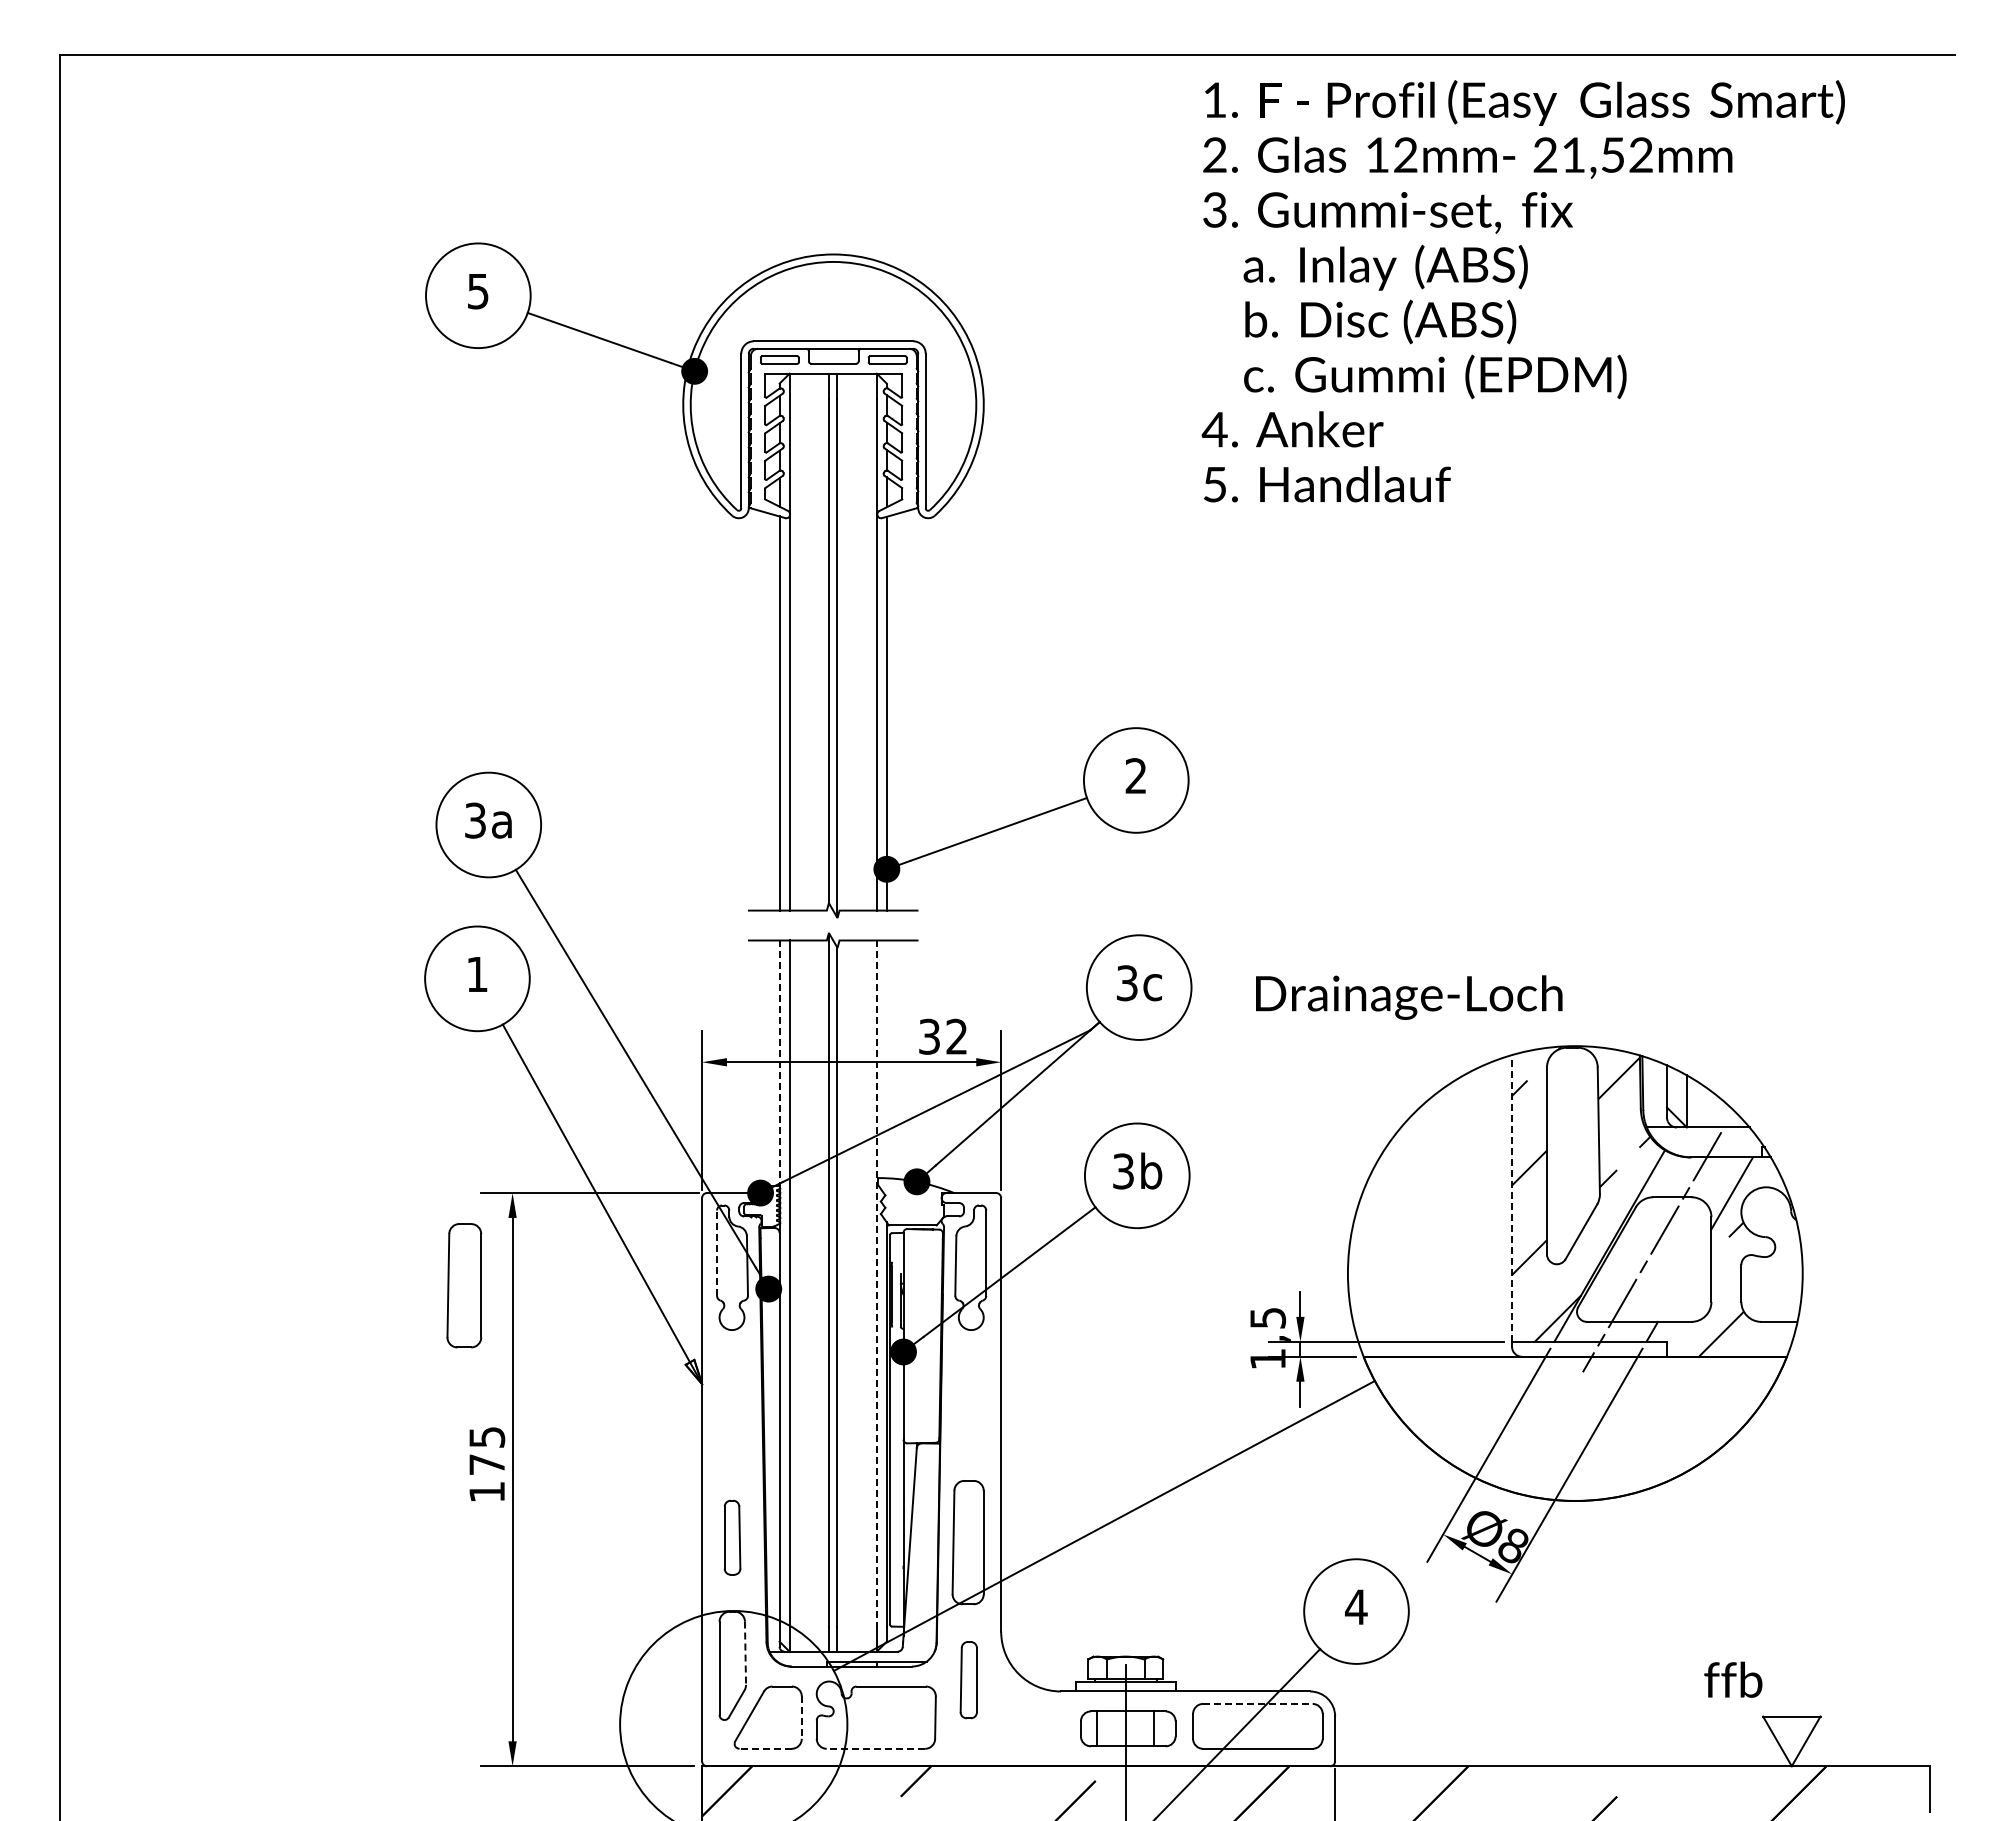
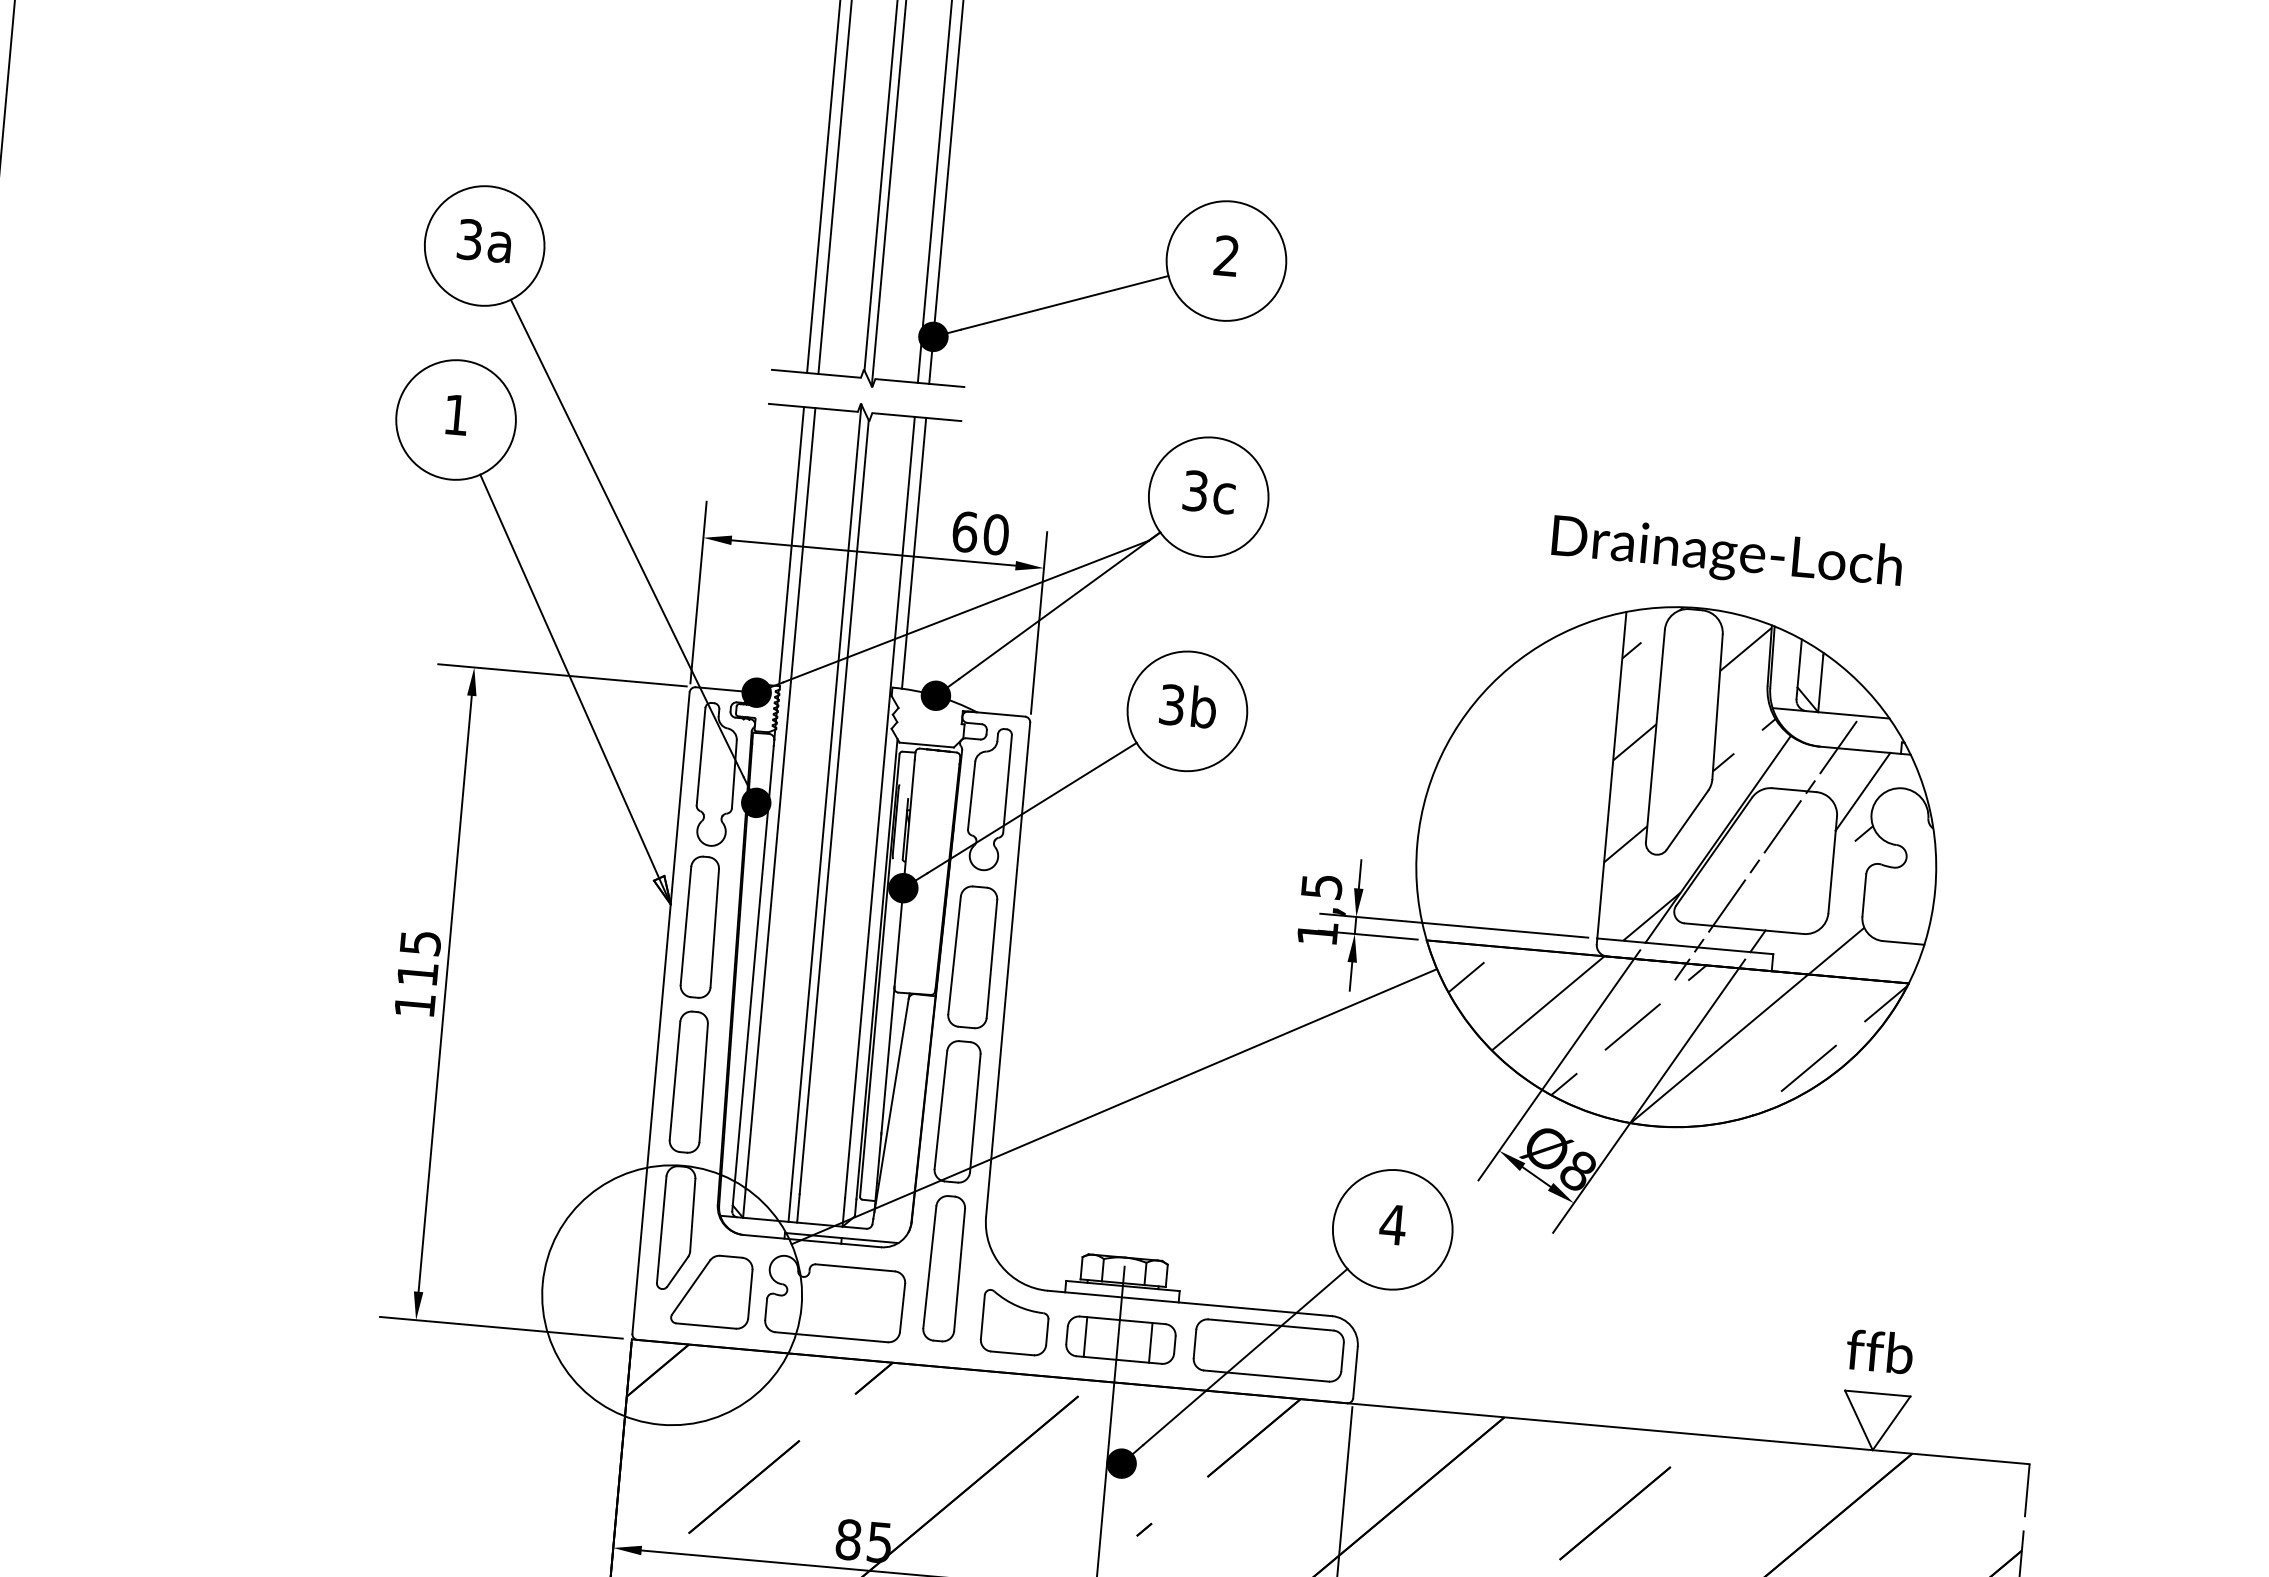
text: (1409, 997) -> (1727, 554), moved
text: (943, 1036) -> (980, 533), 32 -> 60
line: (886, 1059) -> (913, 553), added
line: (779, 1063) -> (791, 547), dashed -> solid
line: (1512, 1197) -> (1612, 774), dashed -> solid
line: (717, 1253) -> (701, 757), dashed -> solid
line: (876, 1284) -> (879, 808), dashed -> solid
part: (464, 1285) -> (972, 956), moved
part: (730, 1401) -> (701, 926), added
hatch: (1585, 1428) -> (1672, 1044), added
text: (486, 1464) -> (417, 973), 175 -> 115
part: (732, 1537) -> (689, 1082), size x1.67
line: (745, 1653) -> (692, 1215), dashed -> solid
part: (968, 1679) -> (944, 1267), size x1.67
text: (1733, 1679) -> (1880, 1351), moved
line: (1257, 1703) -> (1270, 1324), dashed -> solid
line: (801, 1718) -> (749, 1295), dashed -> solid
part: (1034, 1721) -> (1014, 1322), added
line: (765, 1748) -> (705, 1325), dashed -> solid
line: (875, 1748) -> (831, 1336), dashed -> solid

